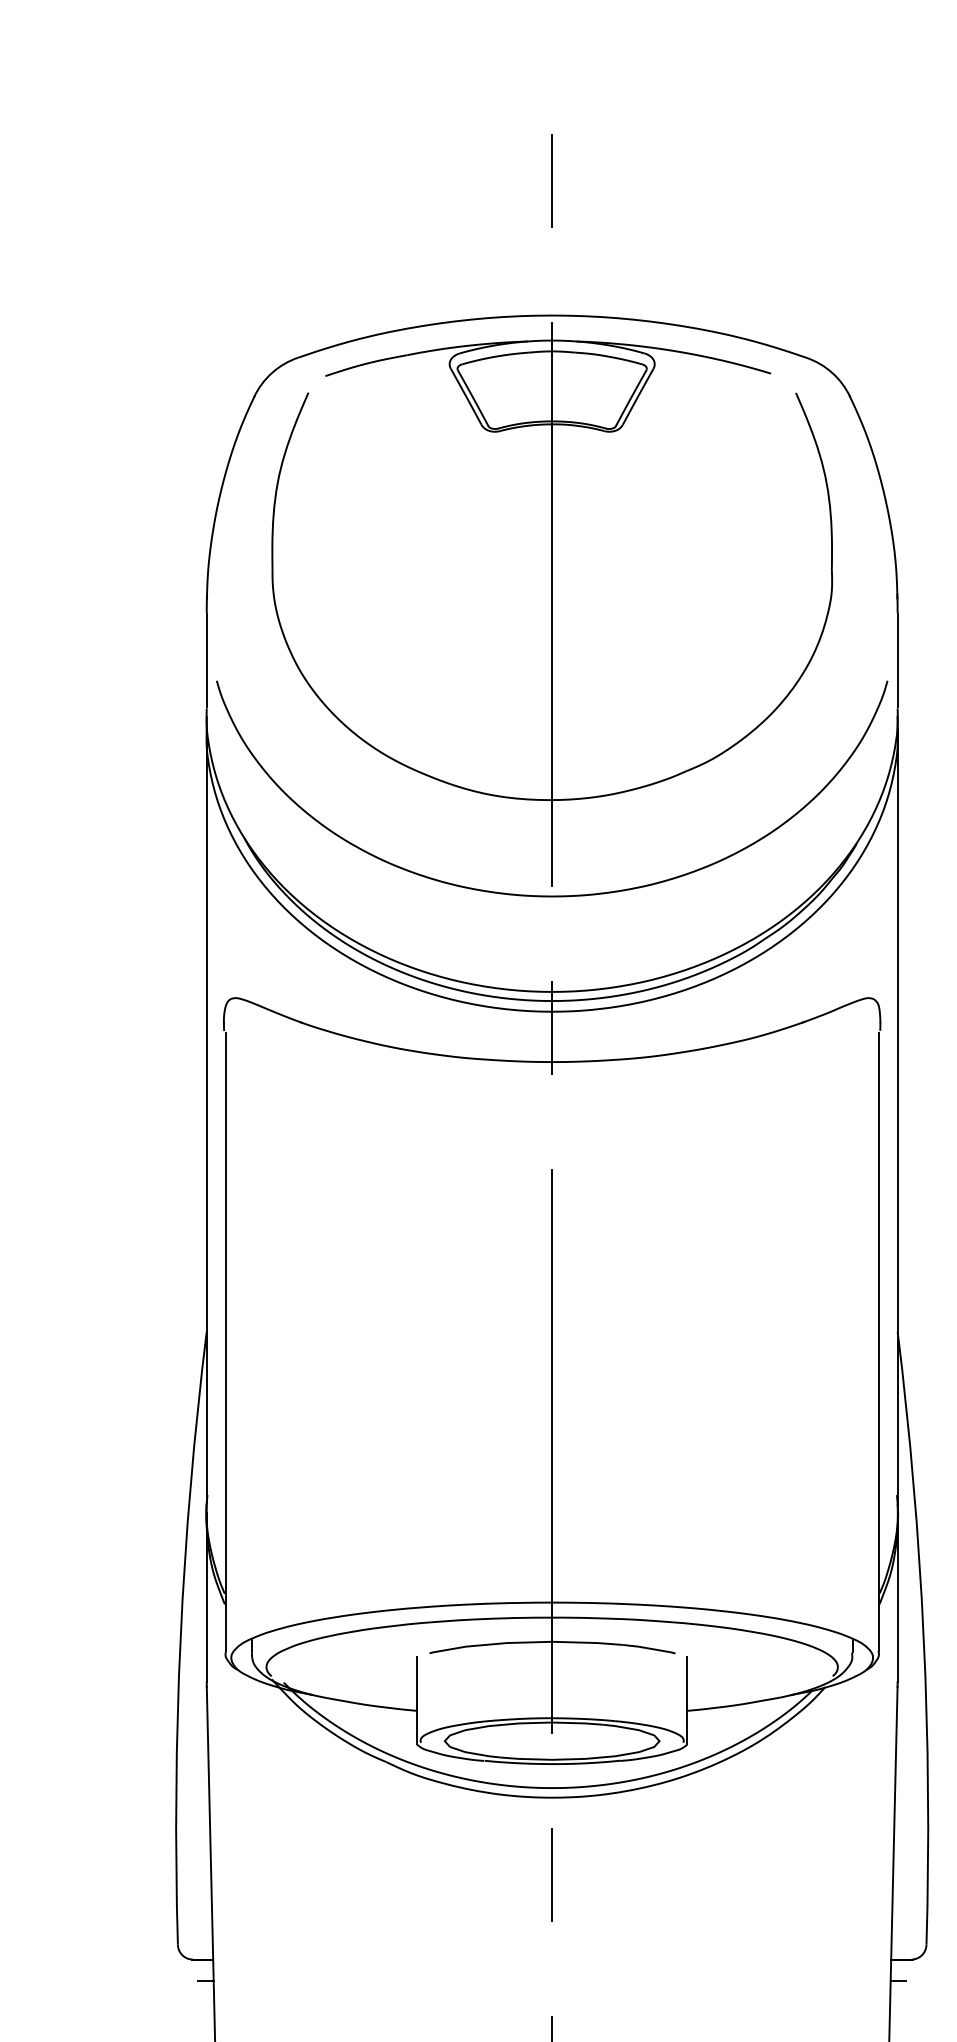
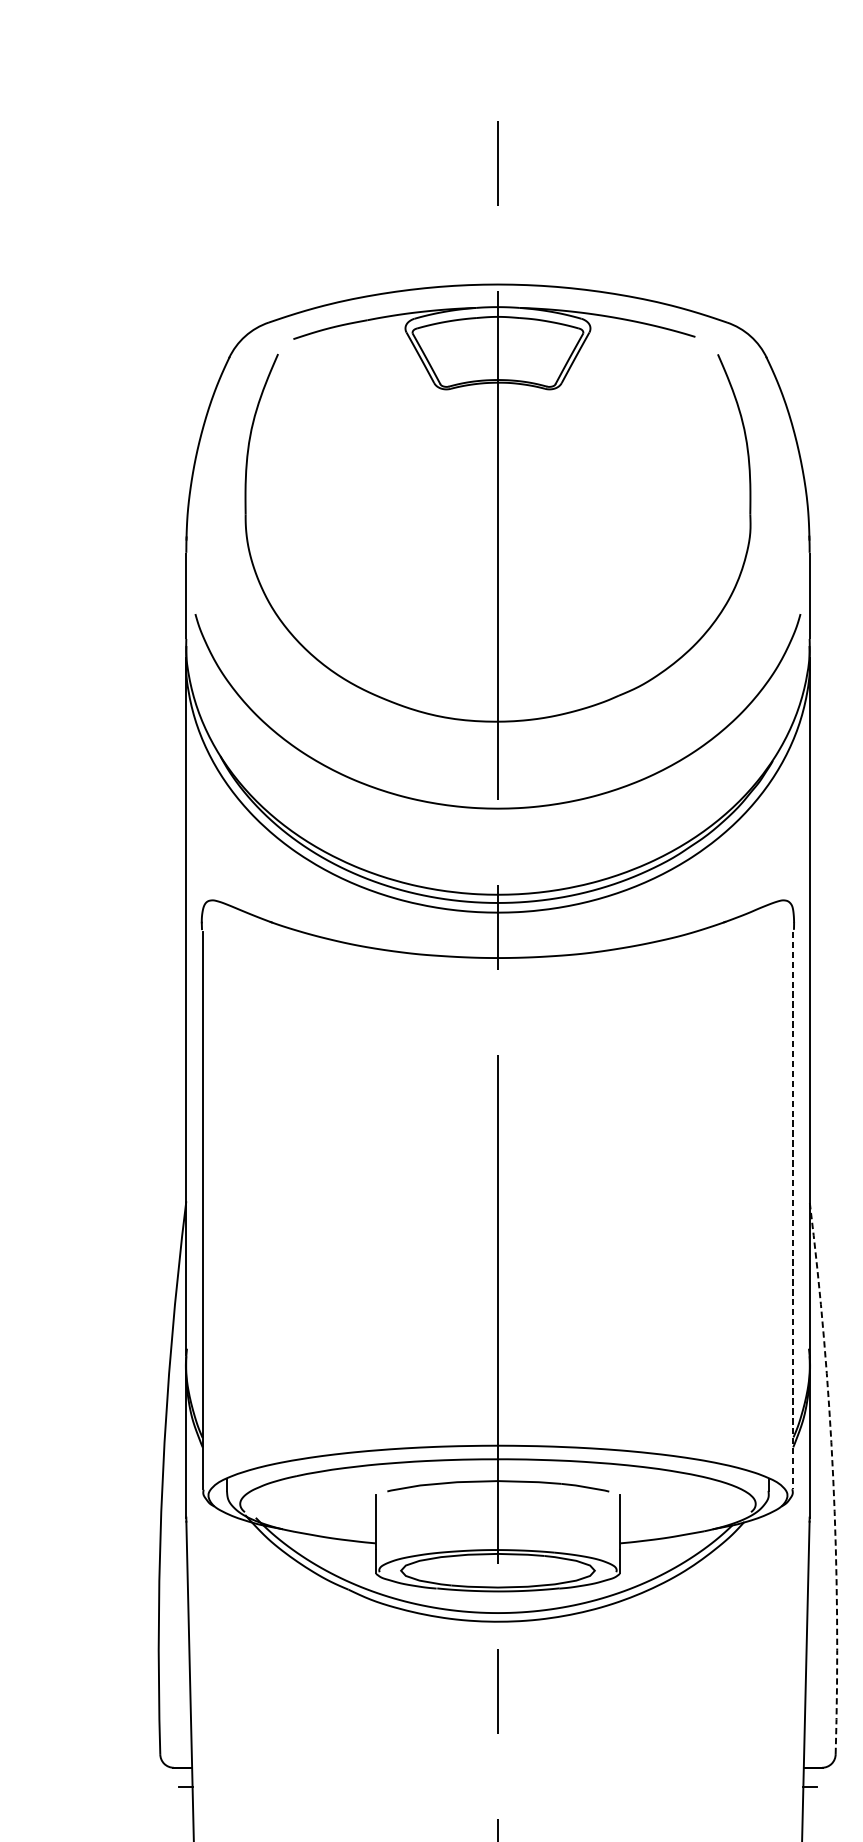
line: (878, 1342) -> (792, 1211), solid -> dashed
arc: (923, 1637) -> (832, 1477), solid -> dashed

